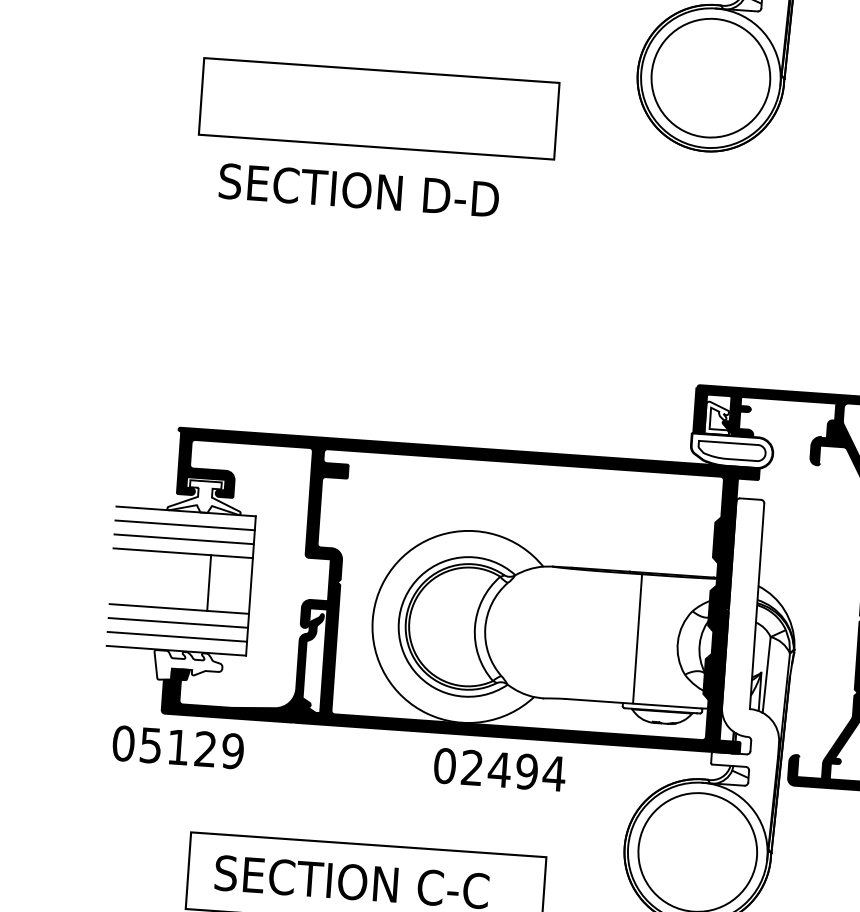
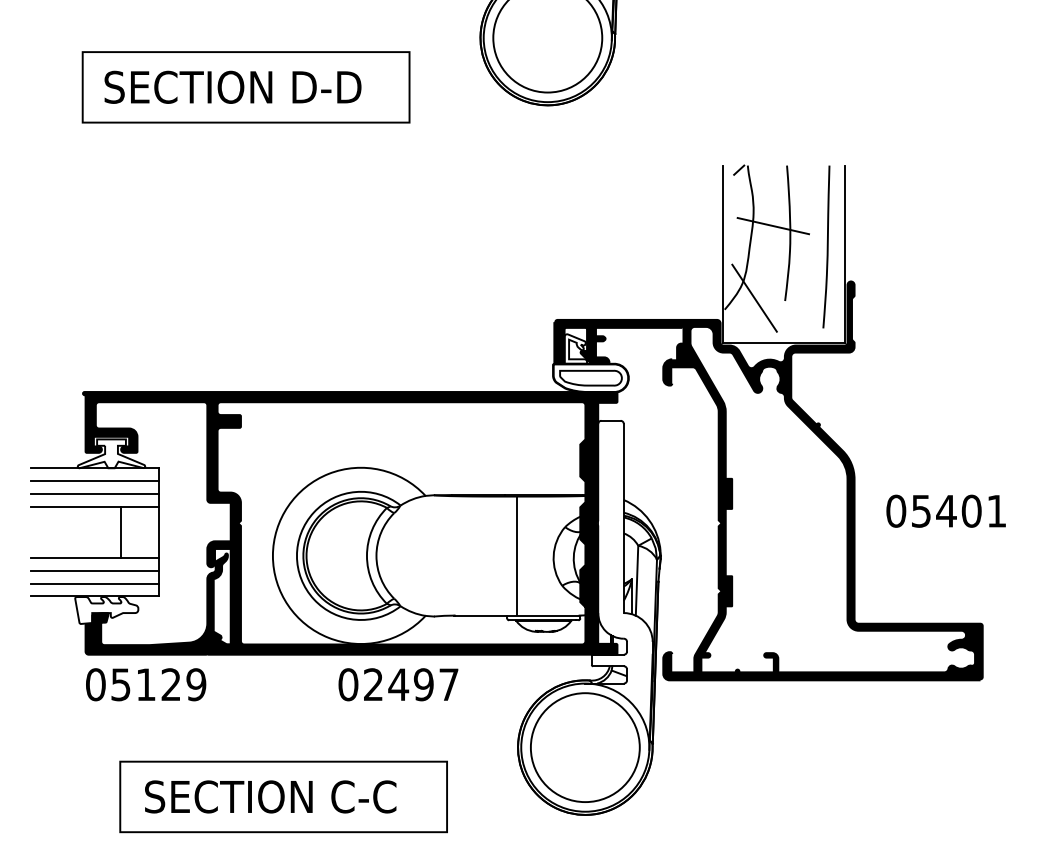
text: (358, 189) -> (232, 86), moved
text: (178, 747) -> (146, 684), moved
text: (553, 773) -> (448, 684), 02494 -> 02497

